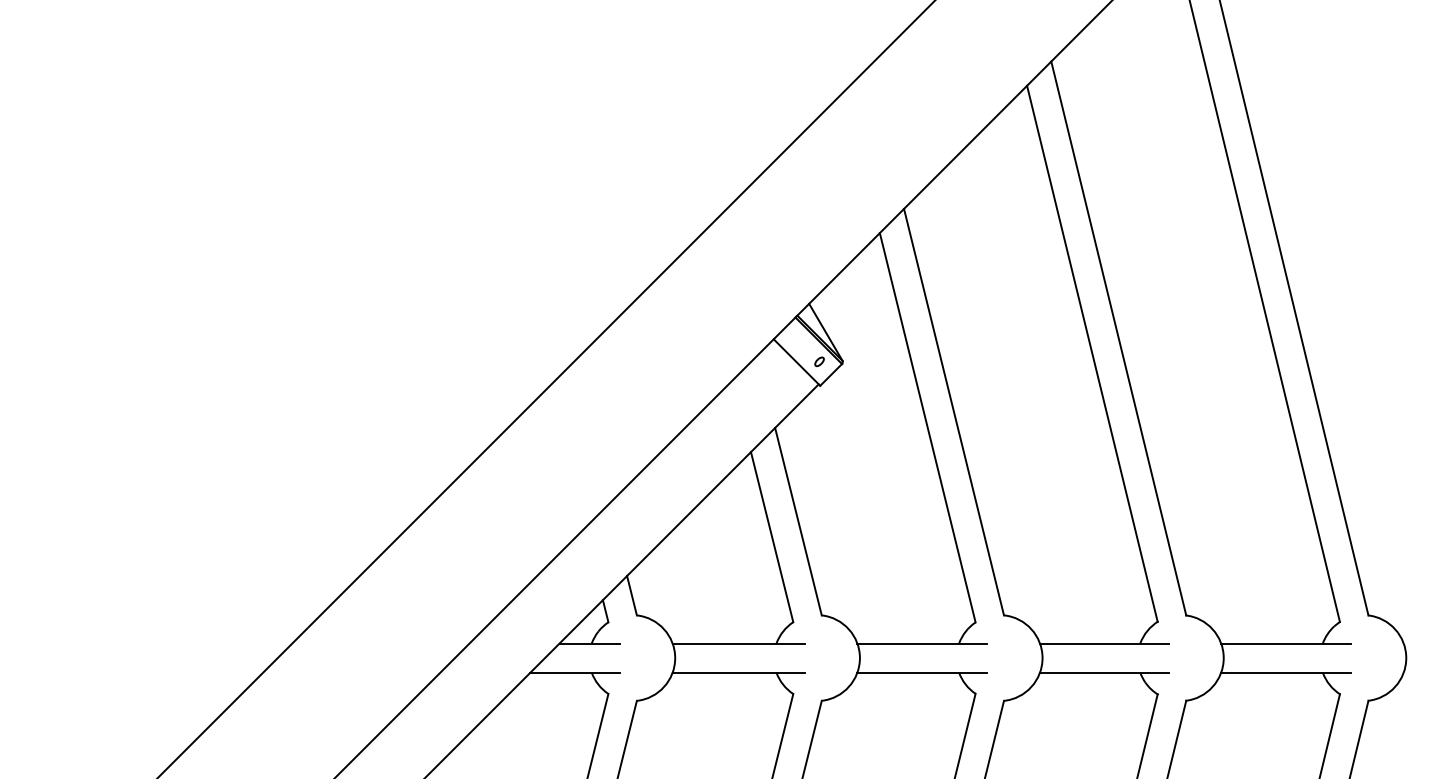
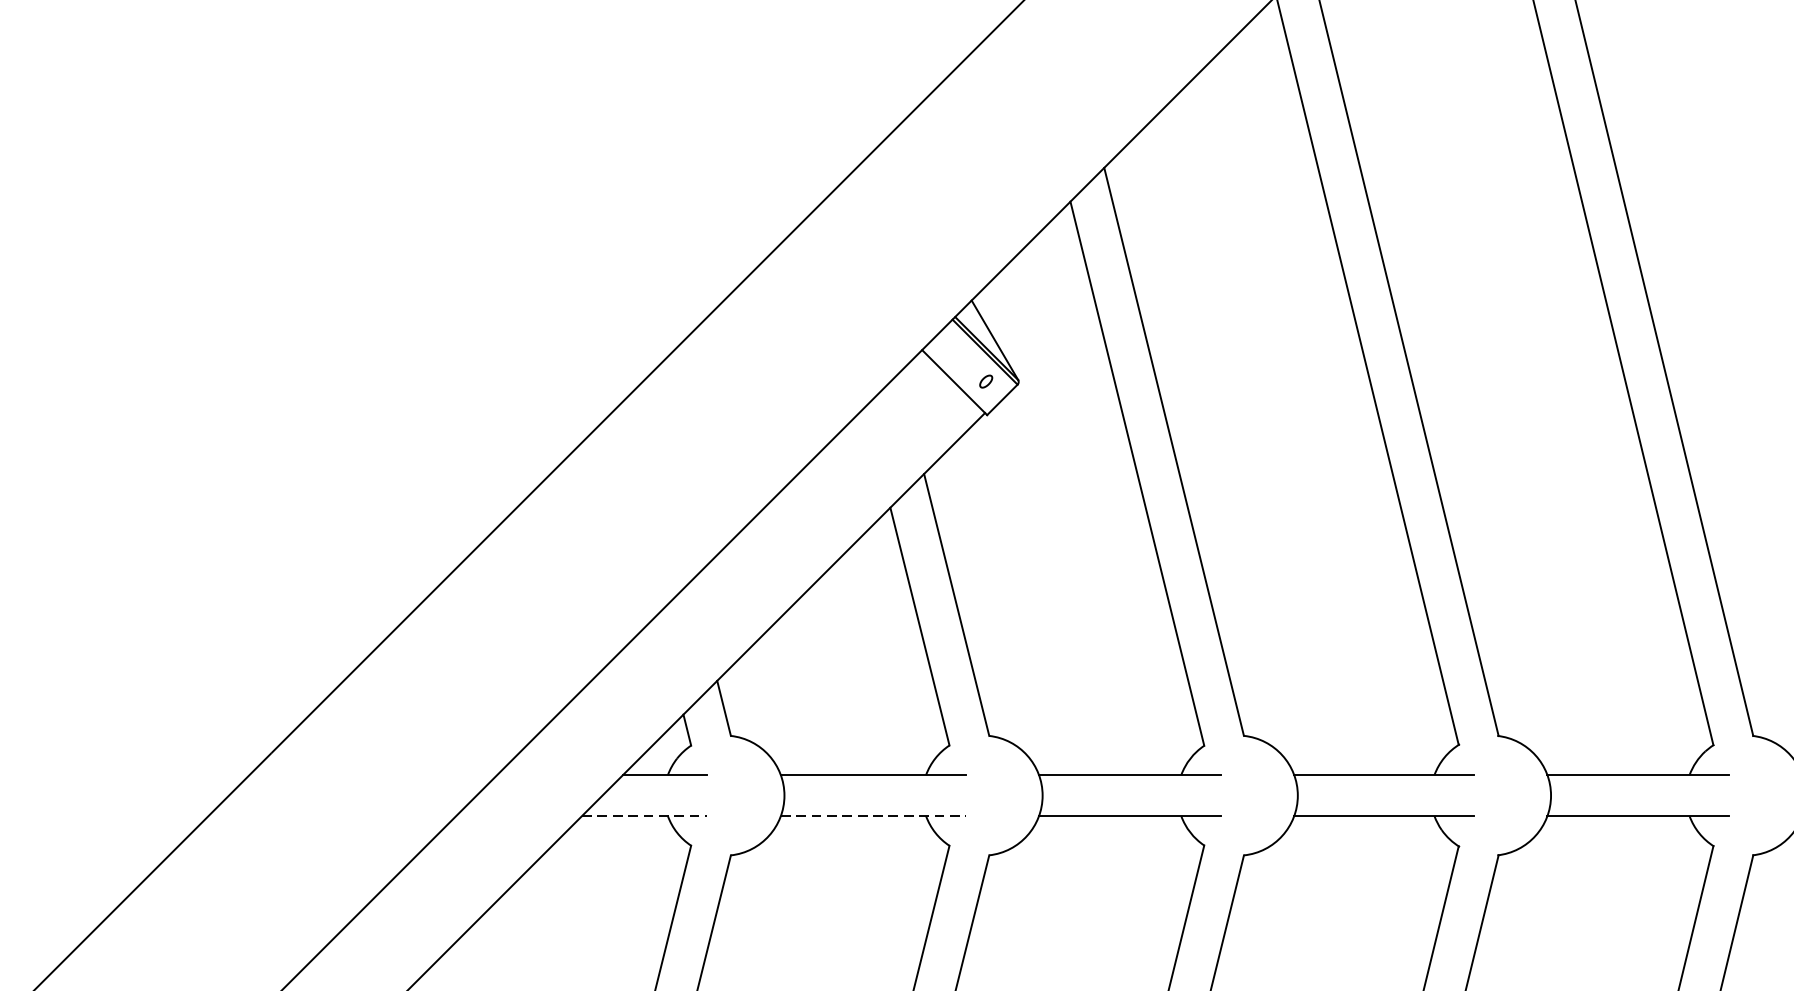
line: (575, 672) -> (645, 815), solid -> dashed
line: (739, 672) -> (874, 815), solid -> dashed

